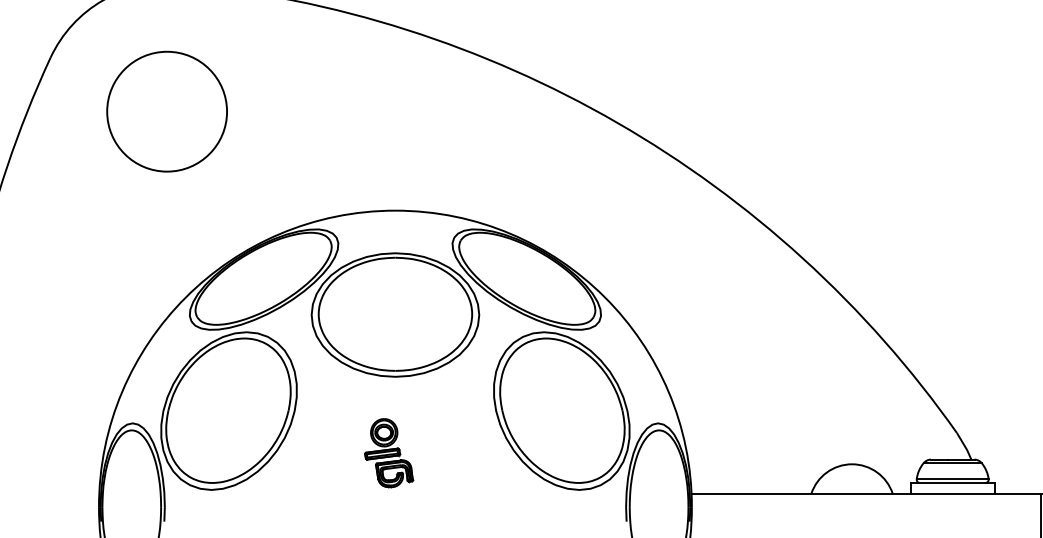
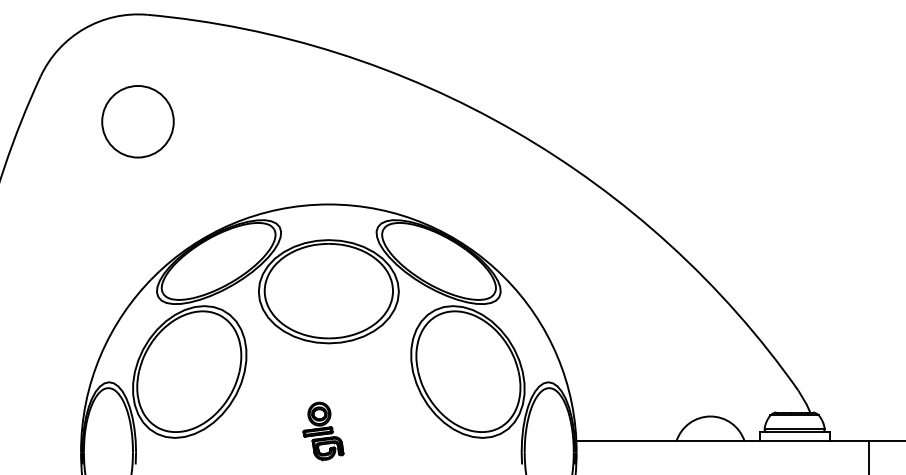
circle: (166, 111) -> (137, 121), size x0.71
part: (389, 453) -> (323, 431), moved

